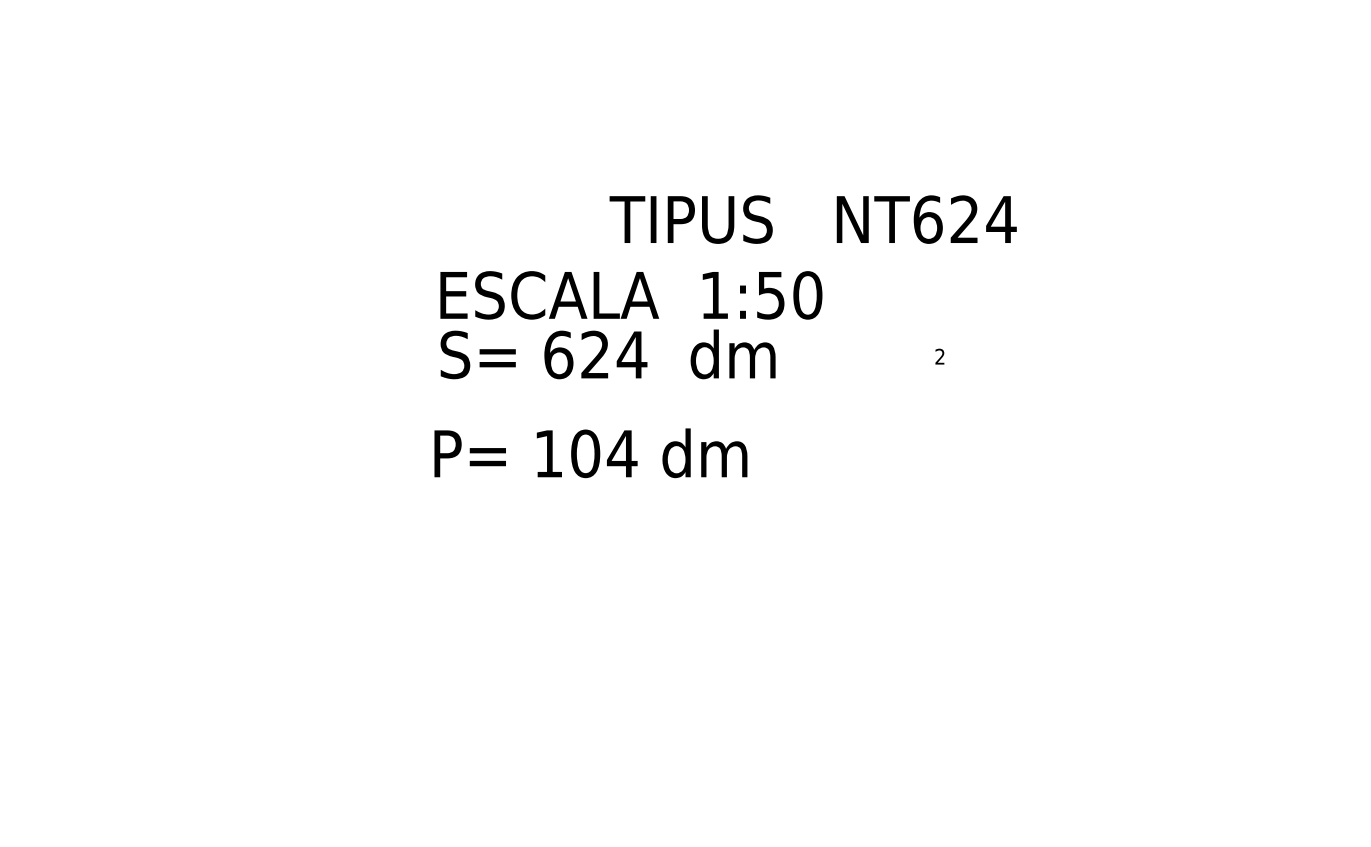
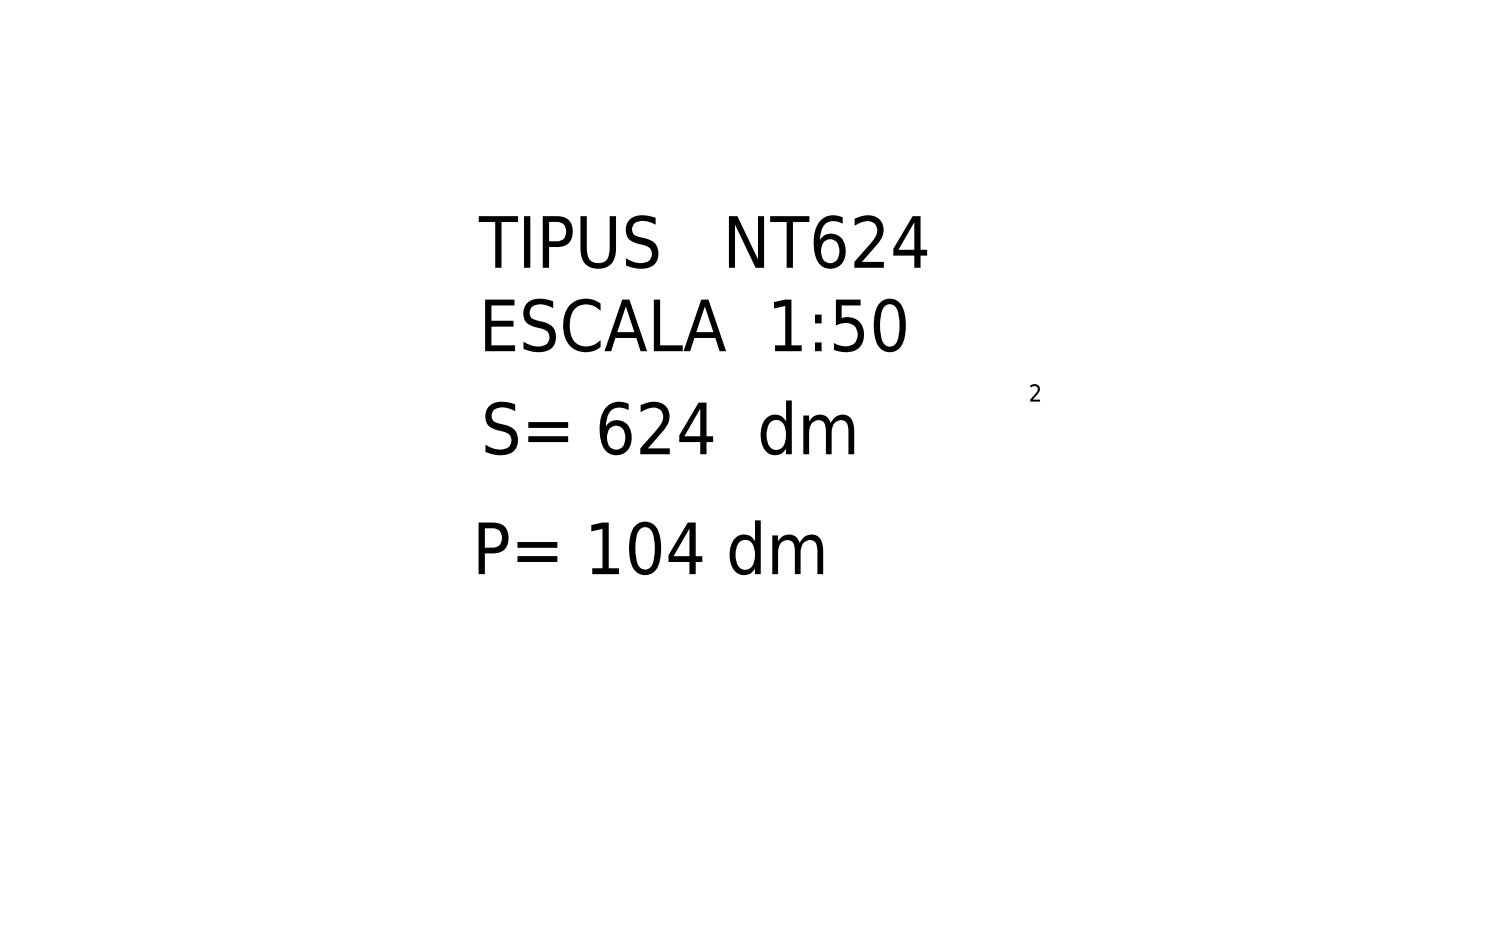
text: (812, 219) -> (702, 241), moved
text: (607, 354) -> (669, 427), moved
text: (590, 453) -> (650, 547), moved

